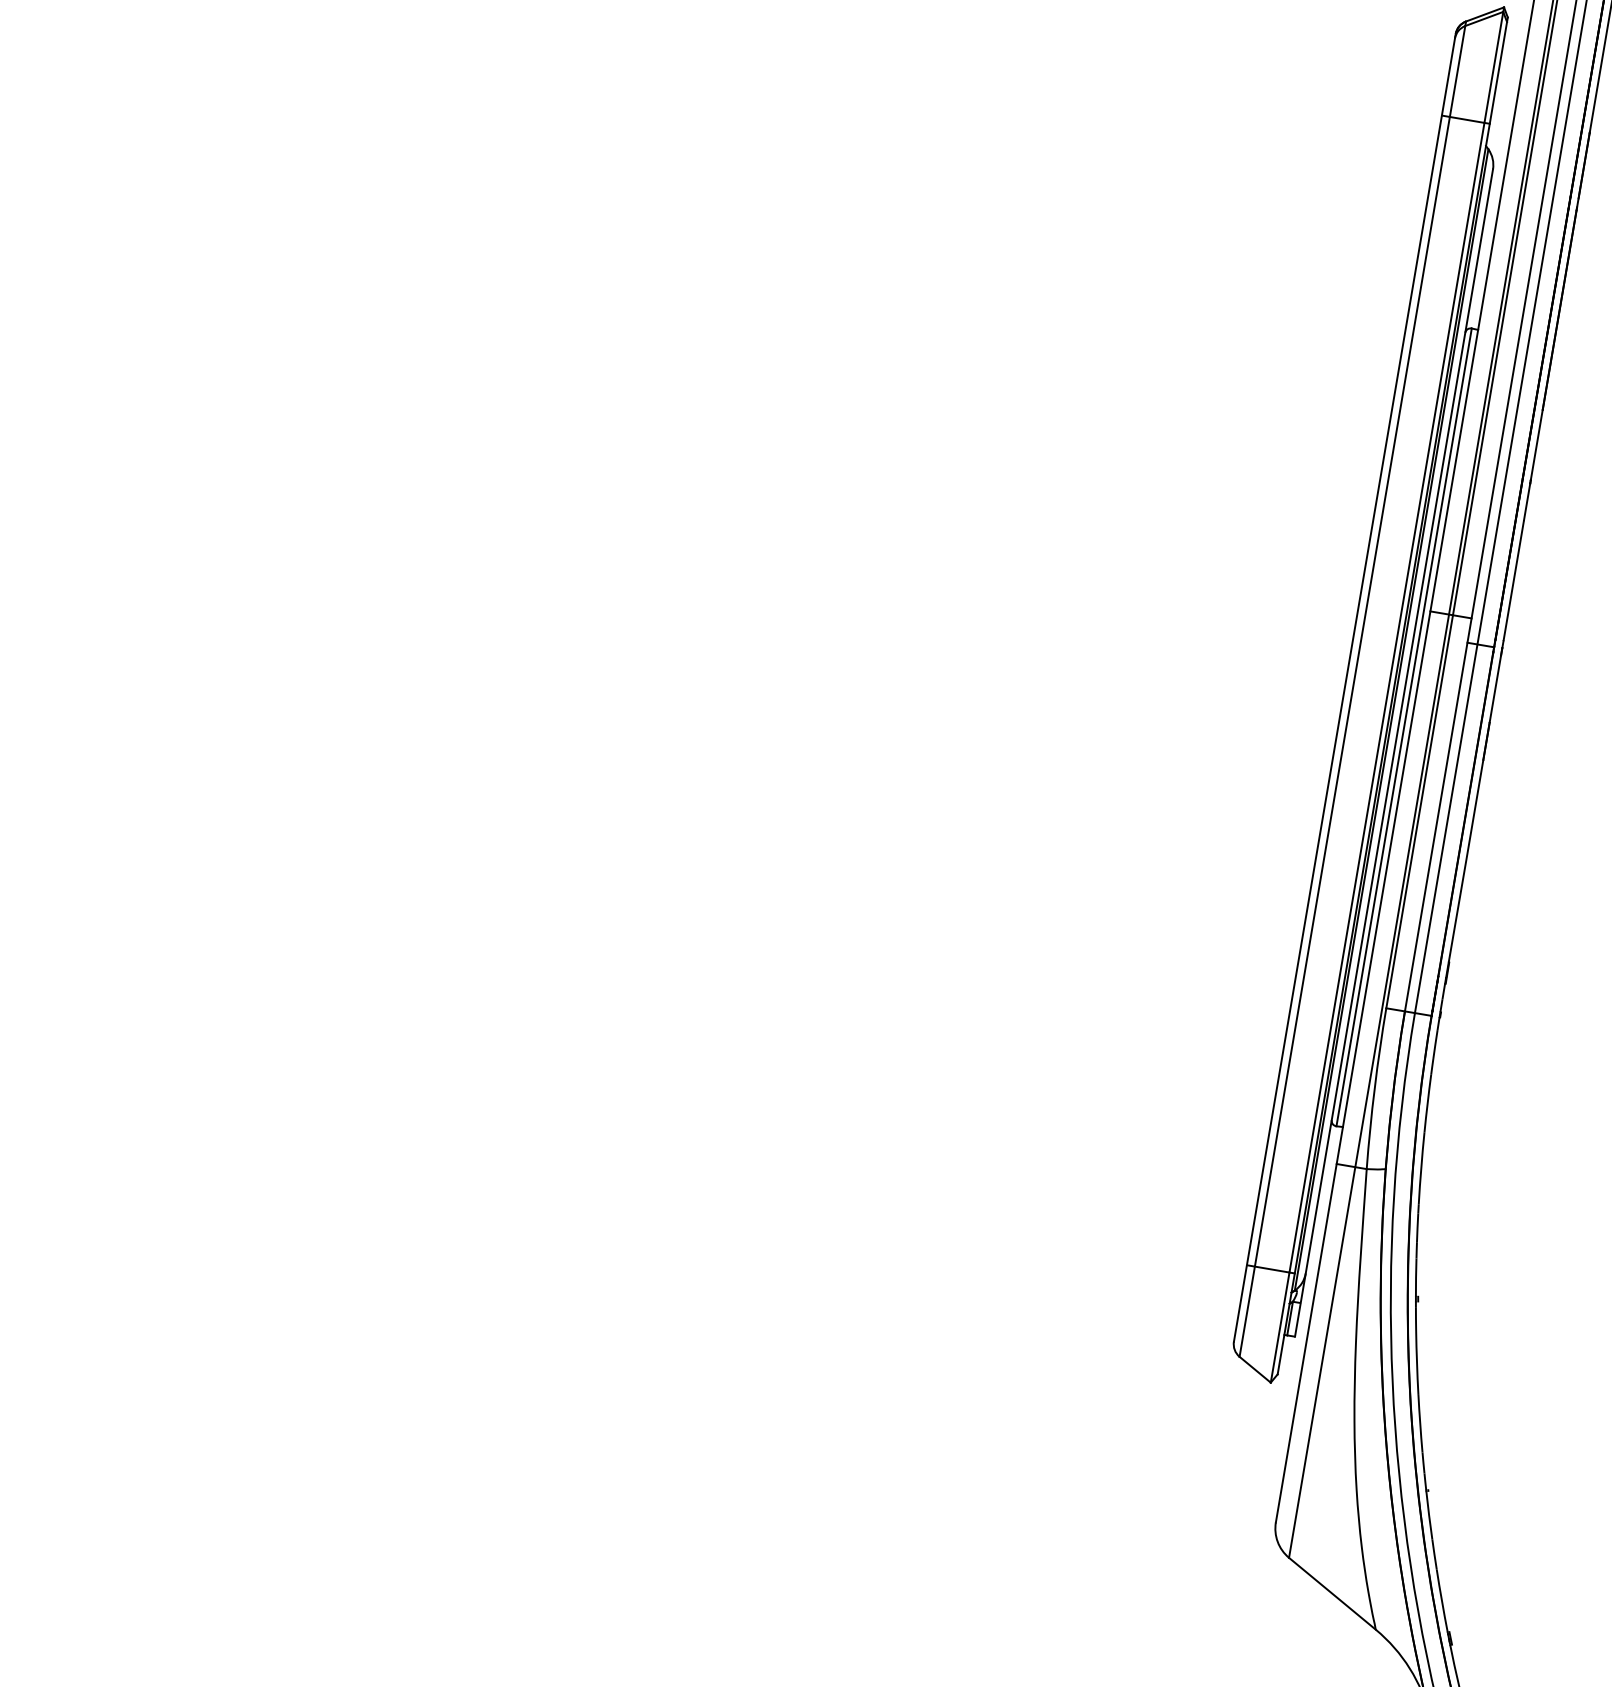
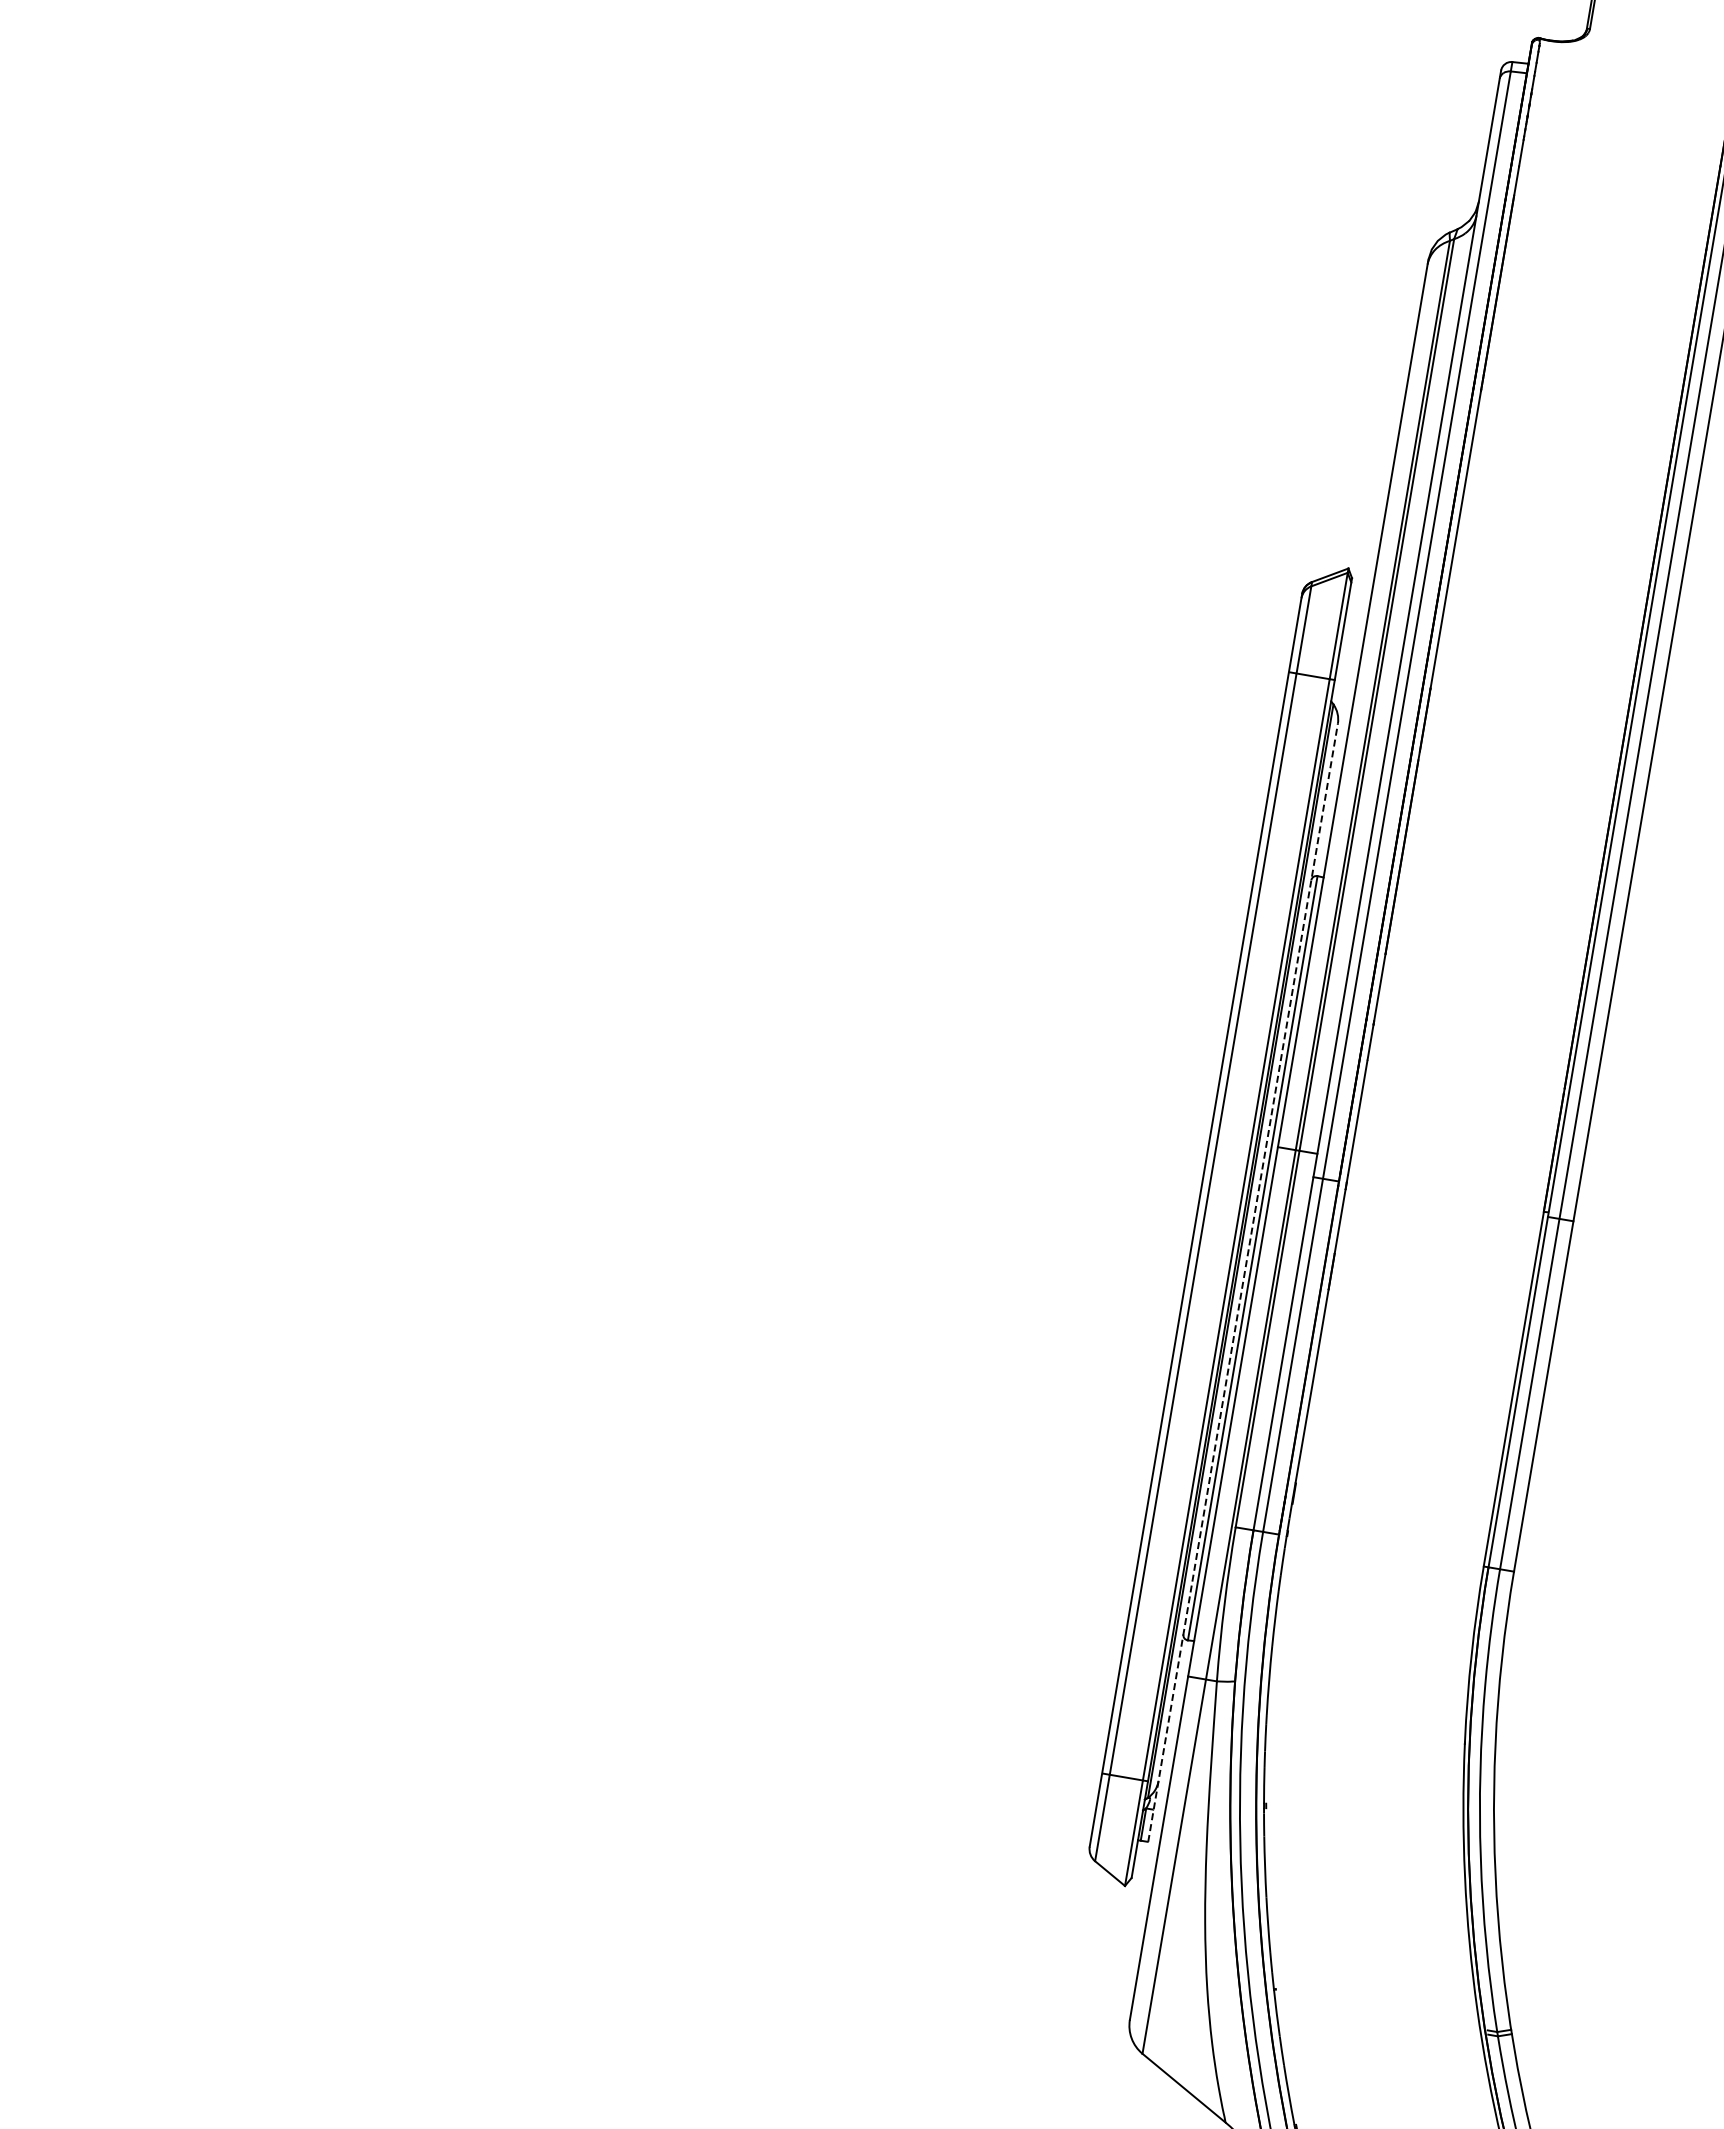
line: (1394, 752) -> (1243, 1282), solid -> dashed

